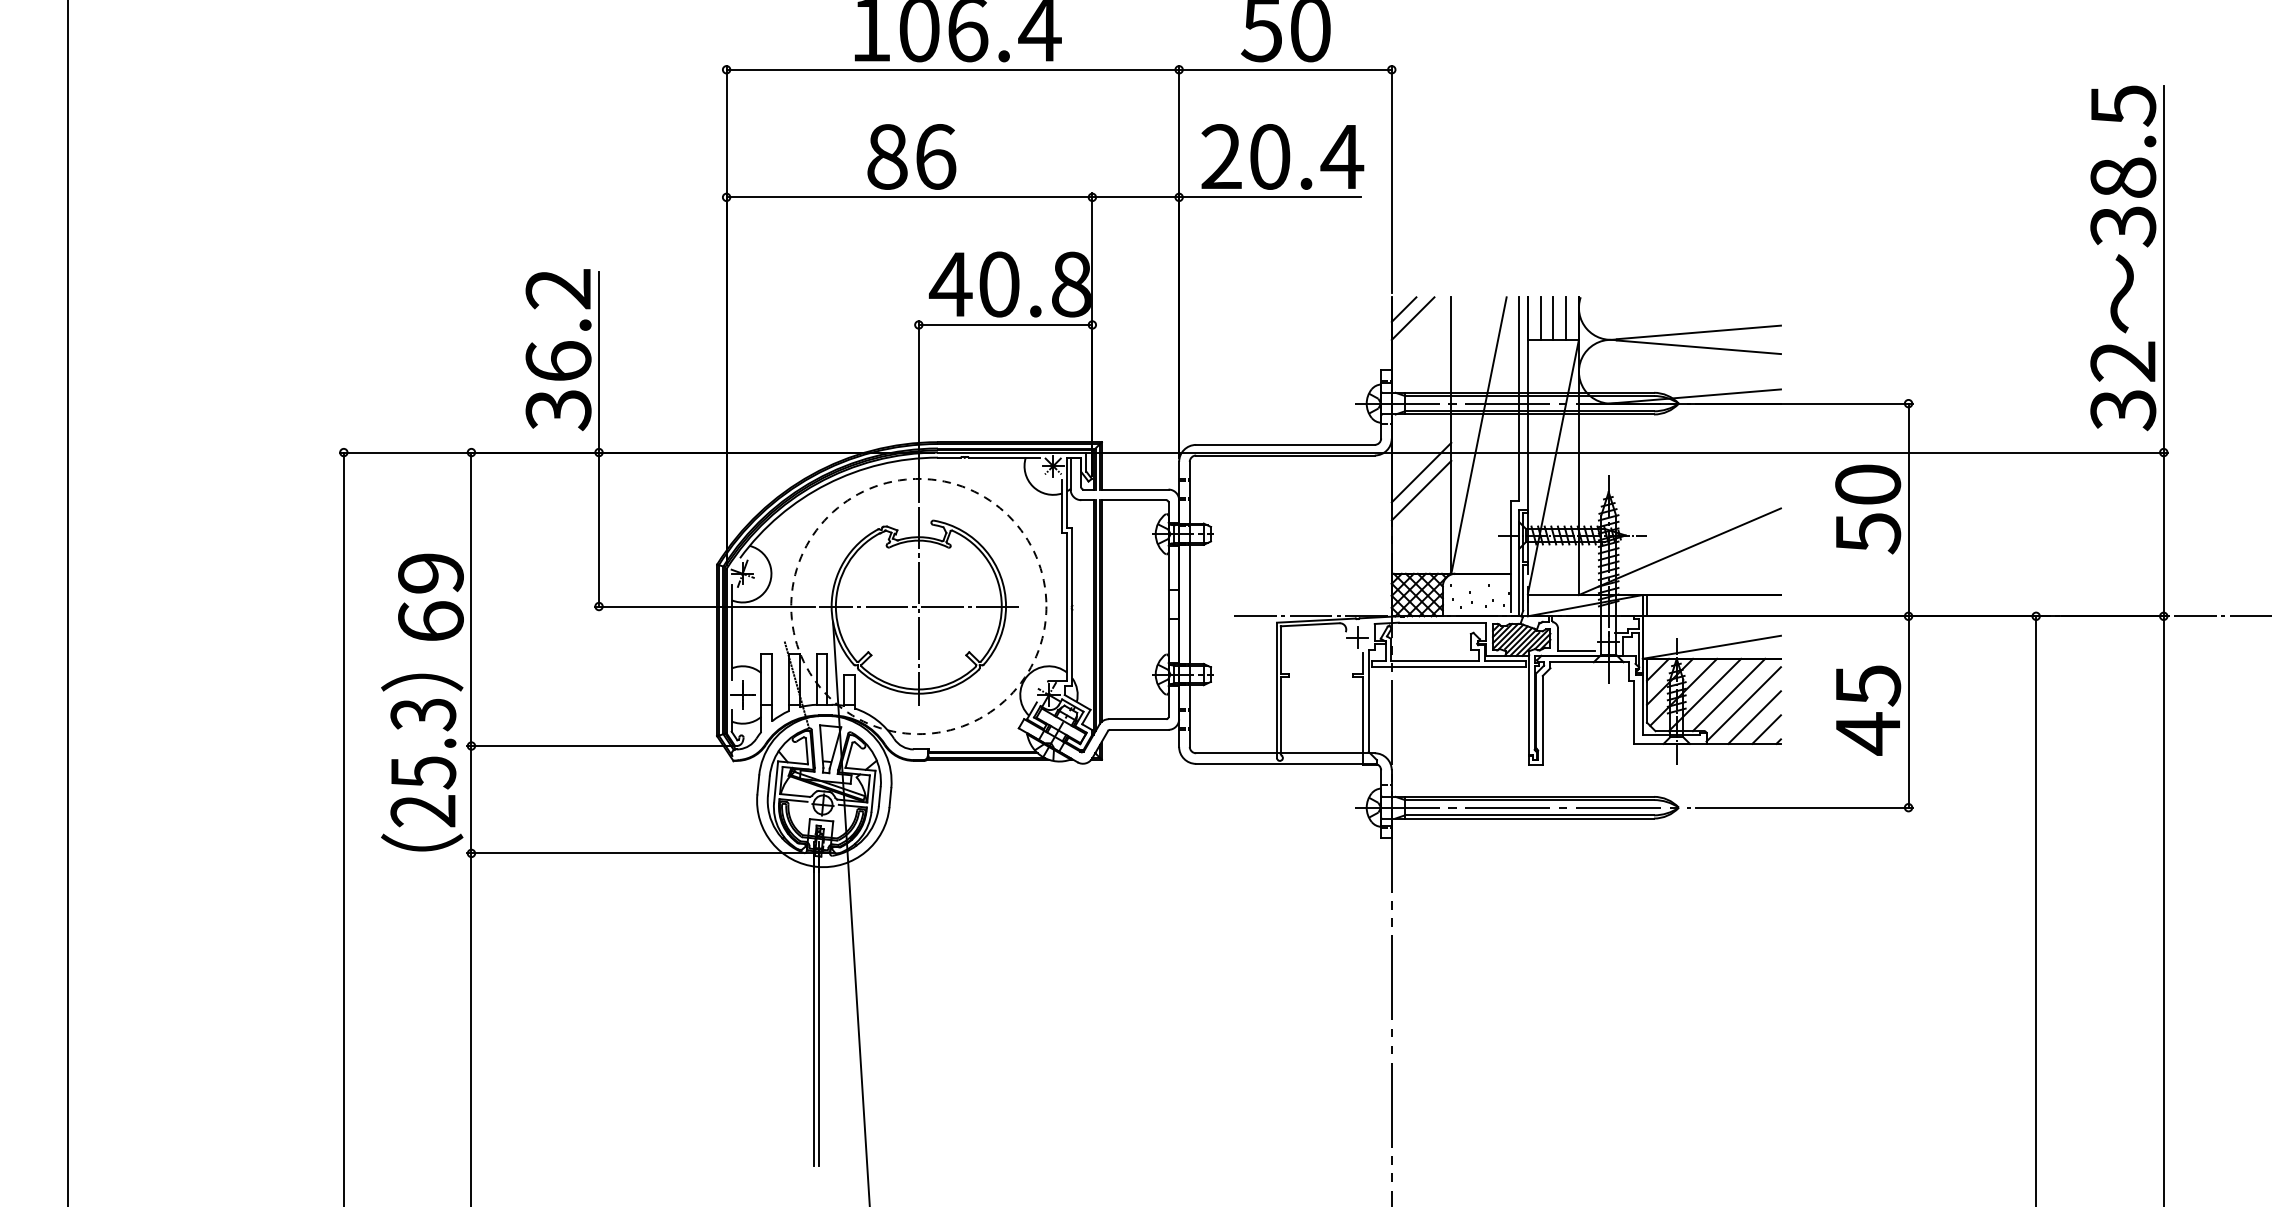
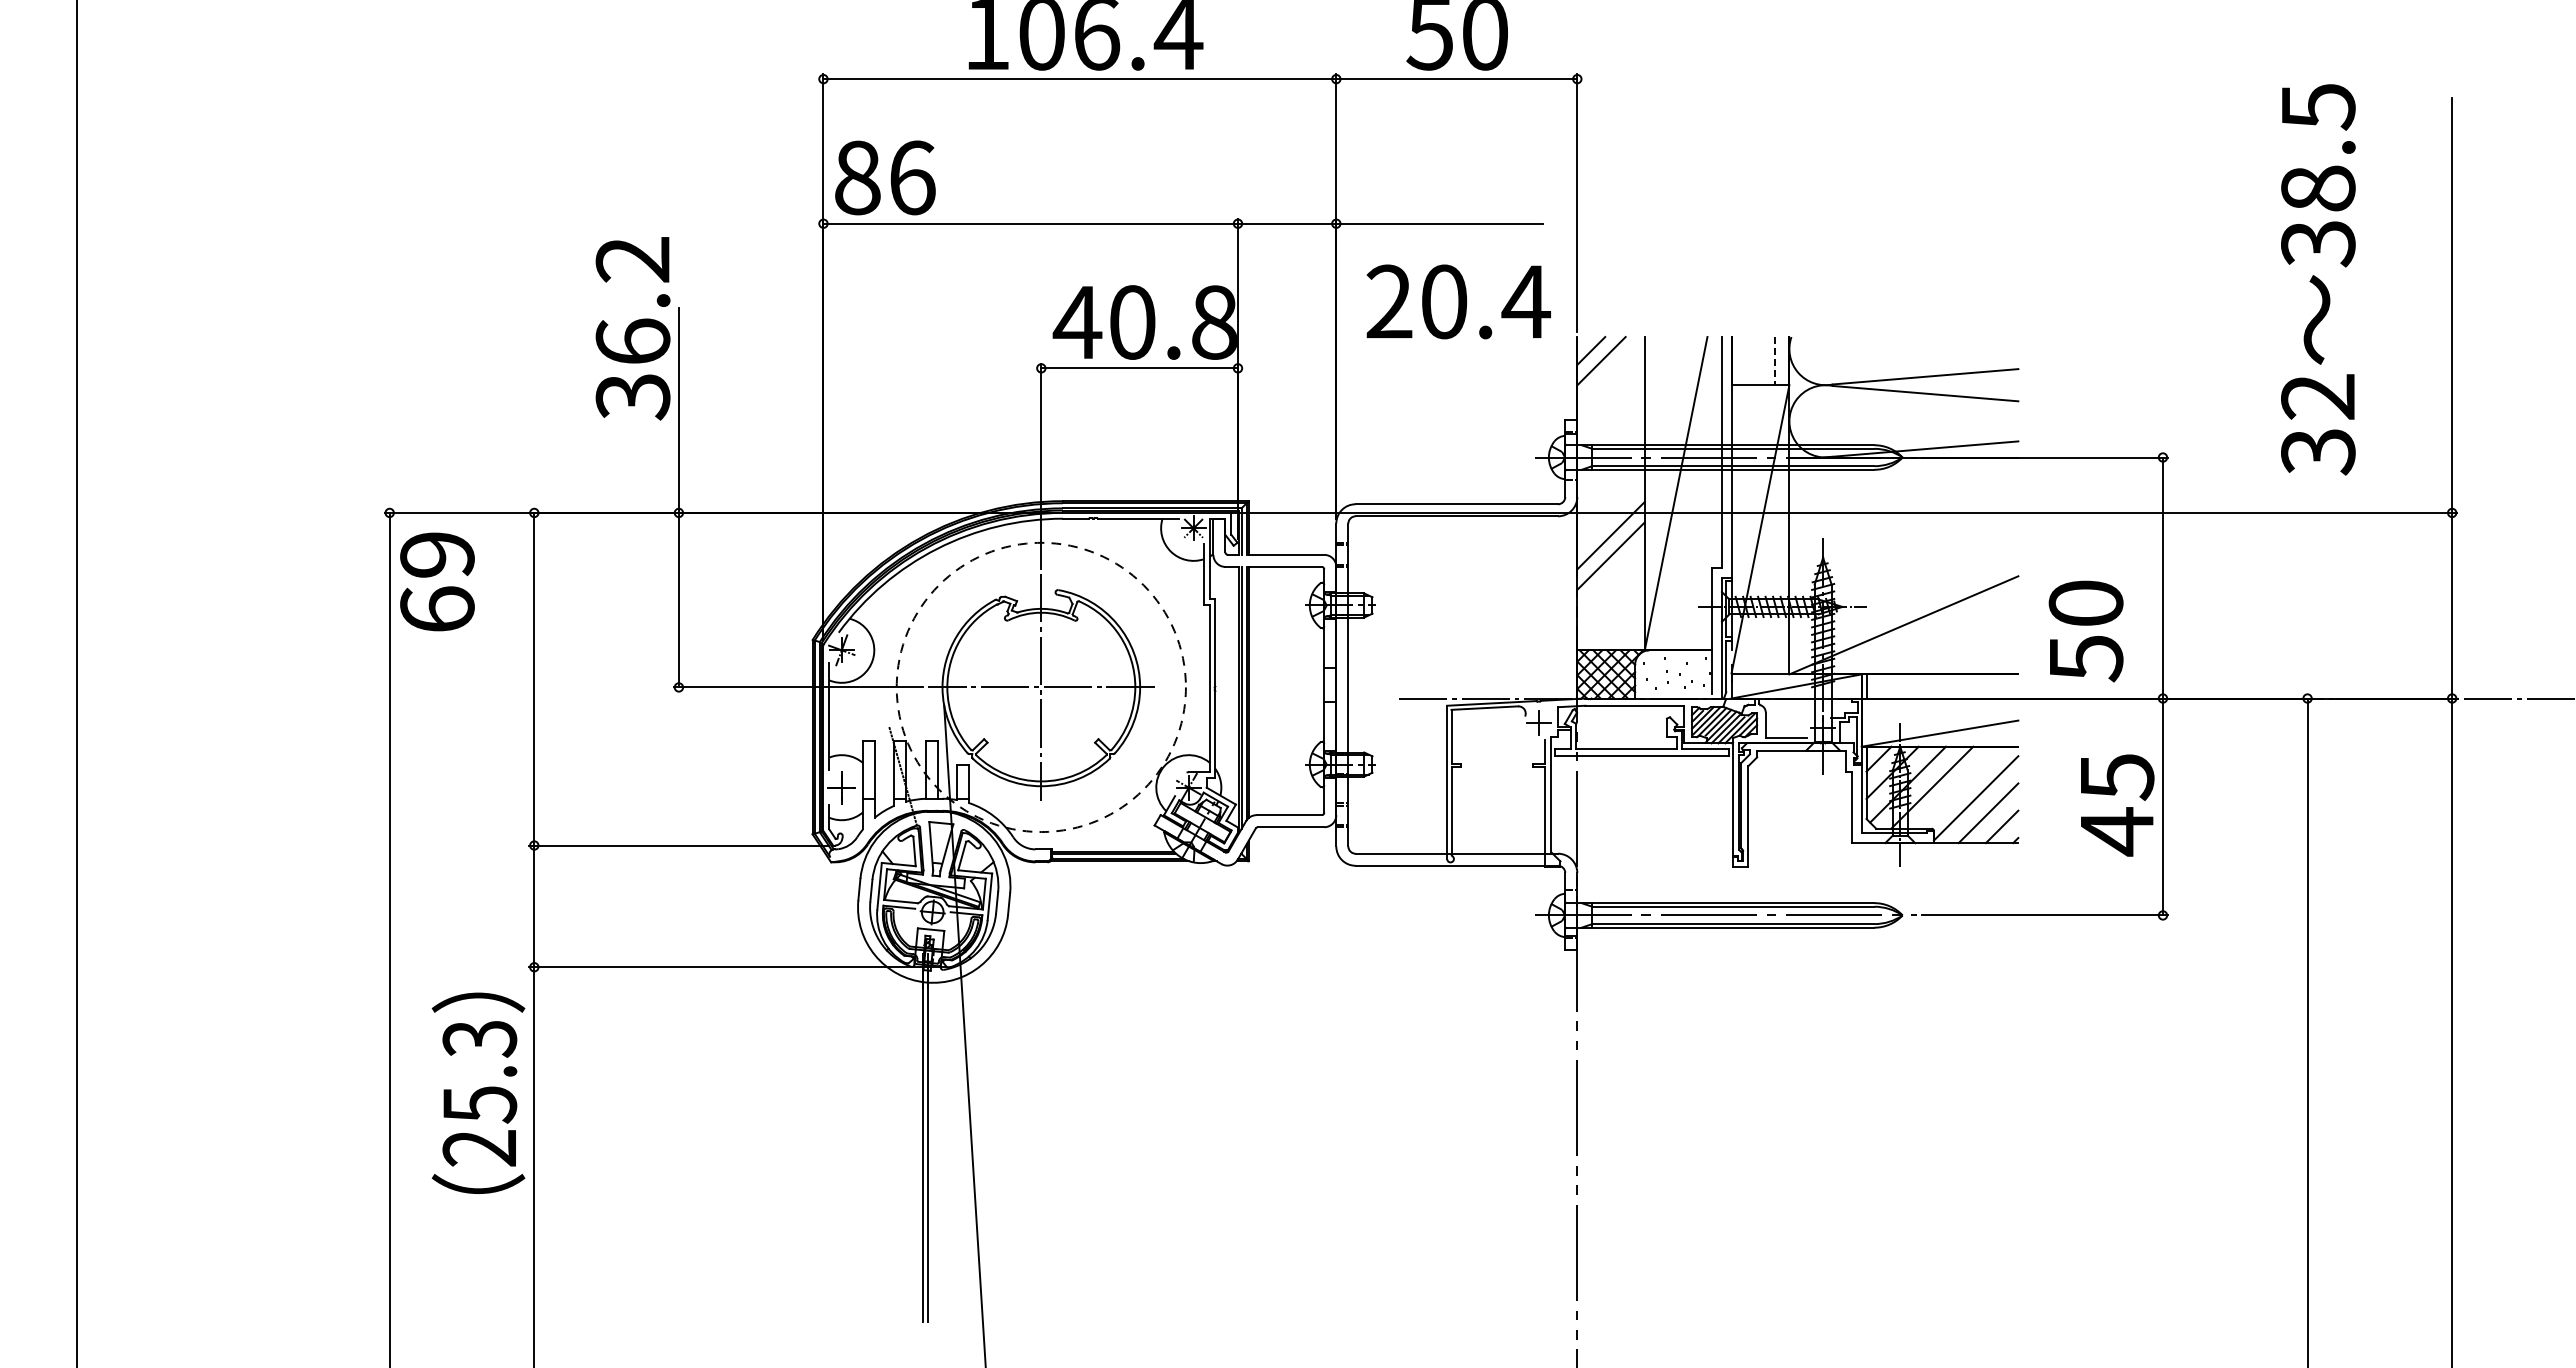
text: (911, 156) -> (885, 177), moved
text: (1282, 156) -> (1458, 301), moved
text: (2123, 258) -> (2318, 279), moved
line: (1541, 318) -> (1746, 361), removed
line: (1553, 318) -> (1760, 361), removed
line: (1565, 318) -> (1774, 361), solid -> dashed
text: (558, 349) -> (632, 328), moved
text: (1867, 509) -> (2085, 631), moved
text: (431, 596) -> (437, 581), moved
line: (1729, 694) -> (1959, 787), removed
text: (422, 761) -> (478, 1092), moved

